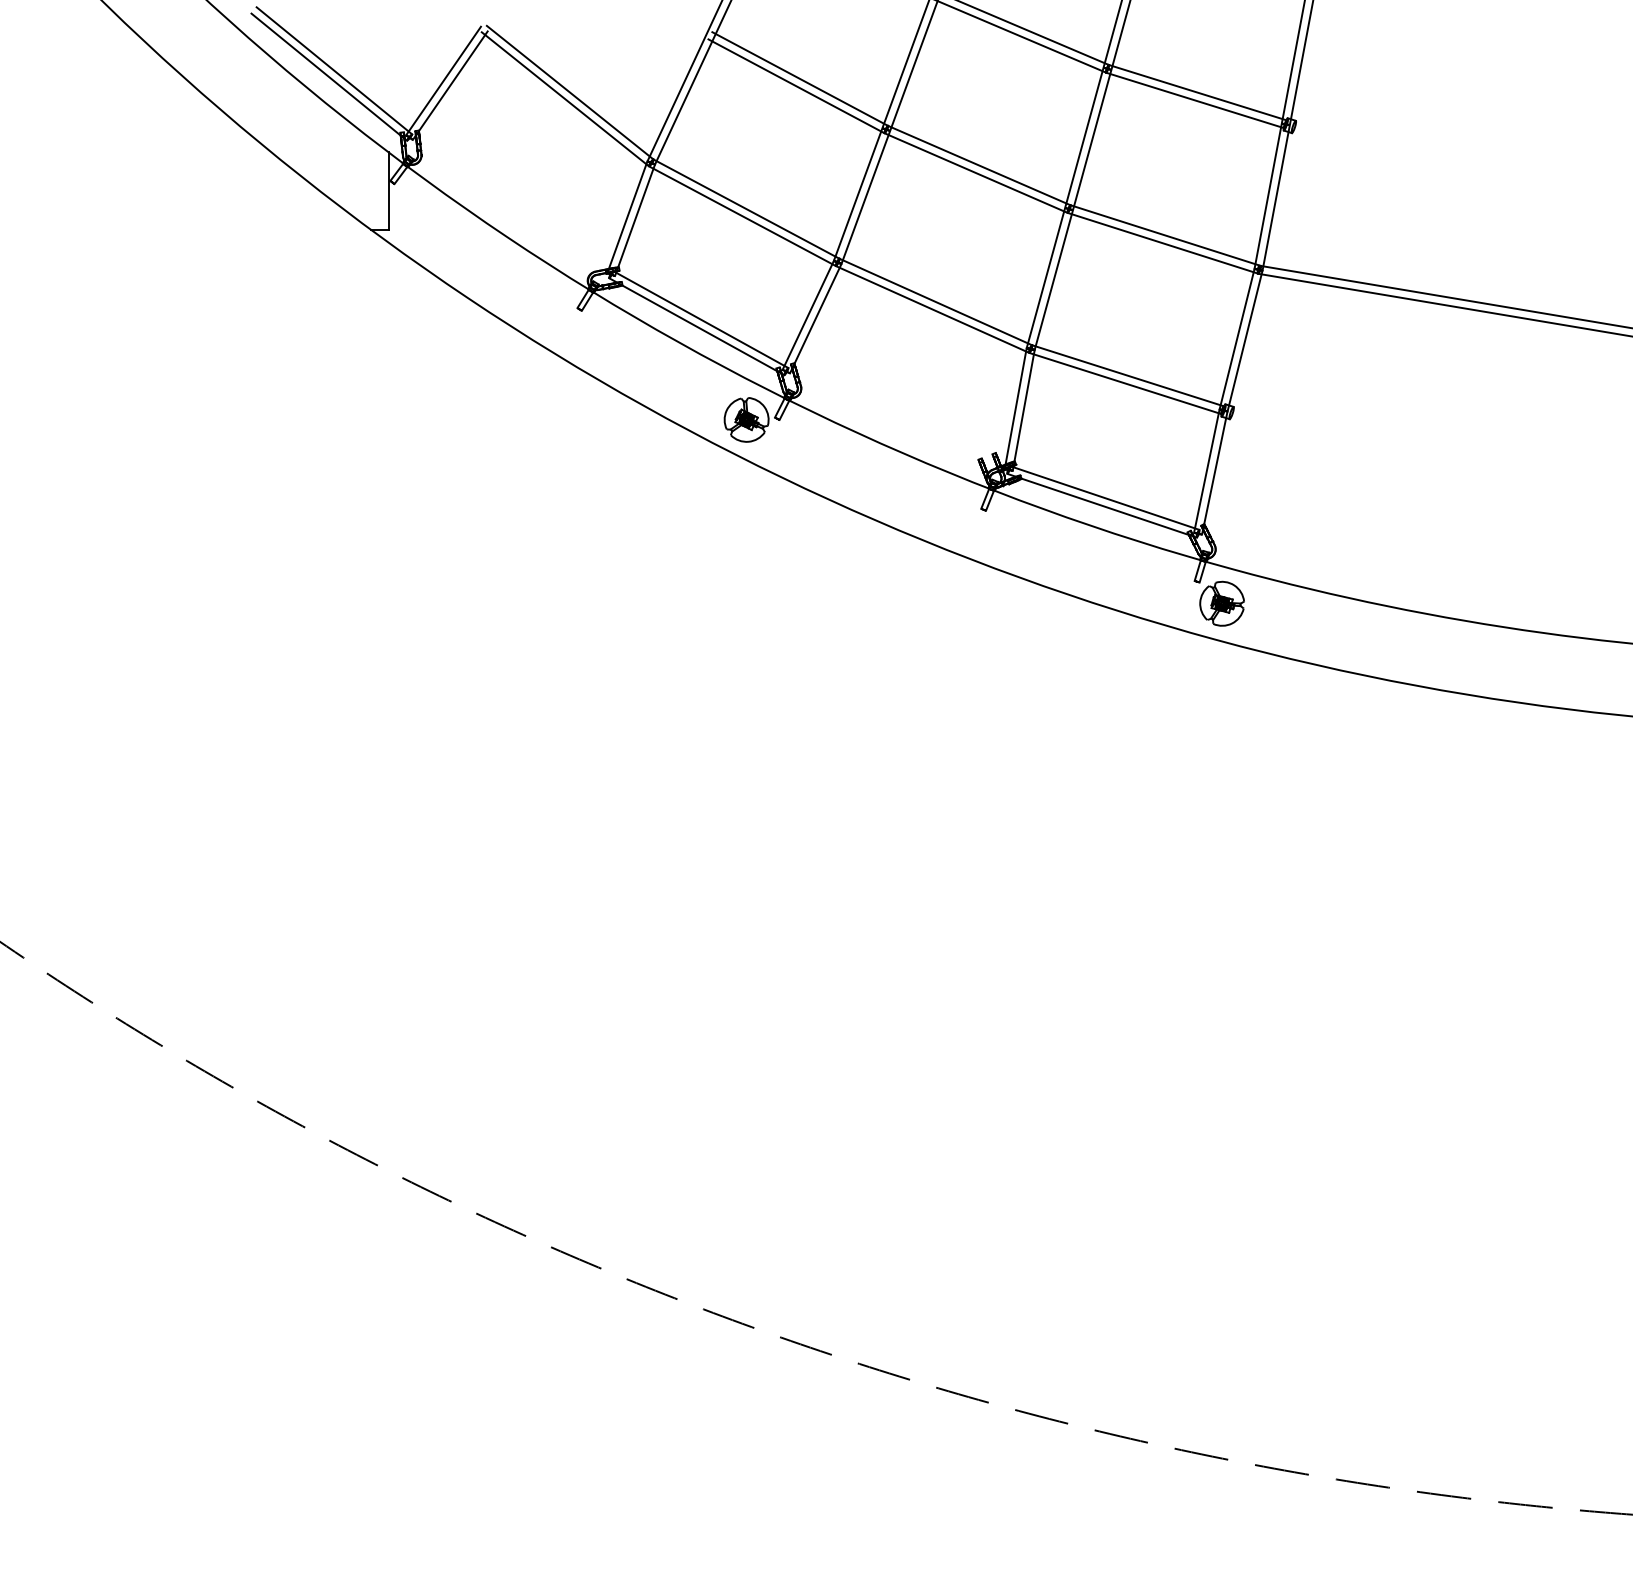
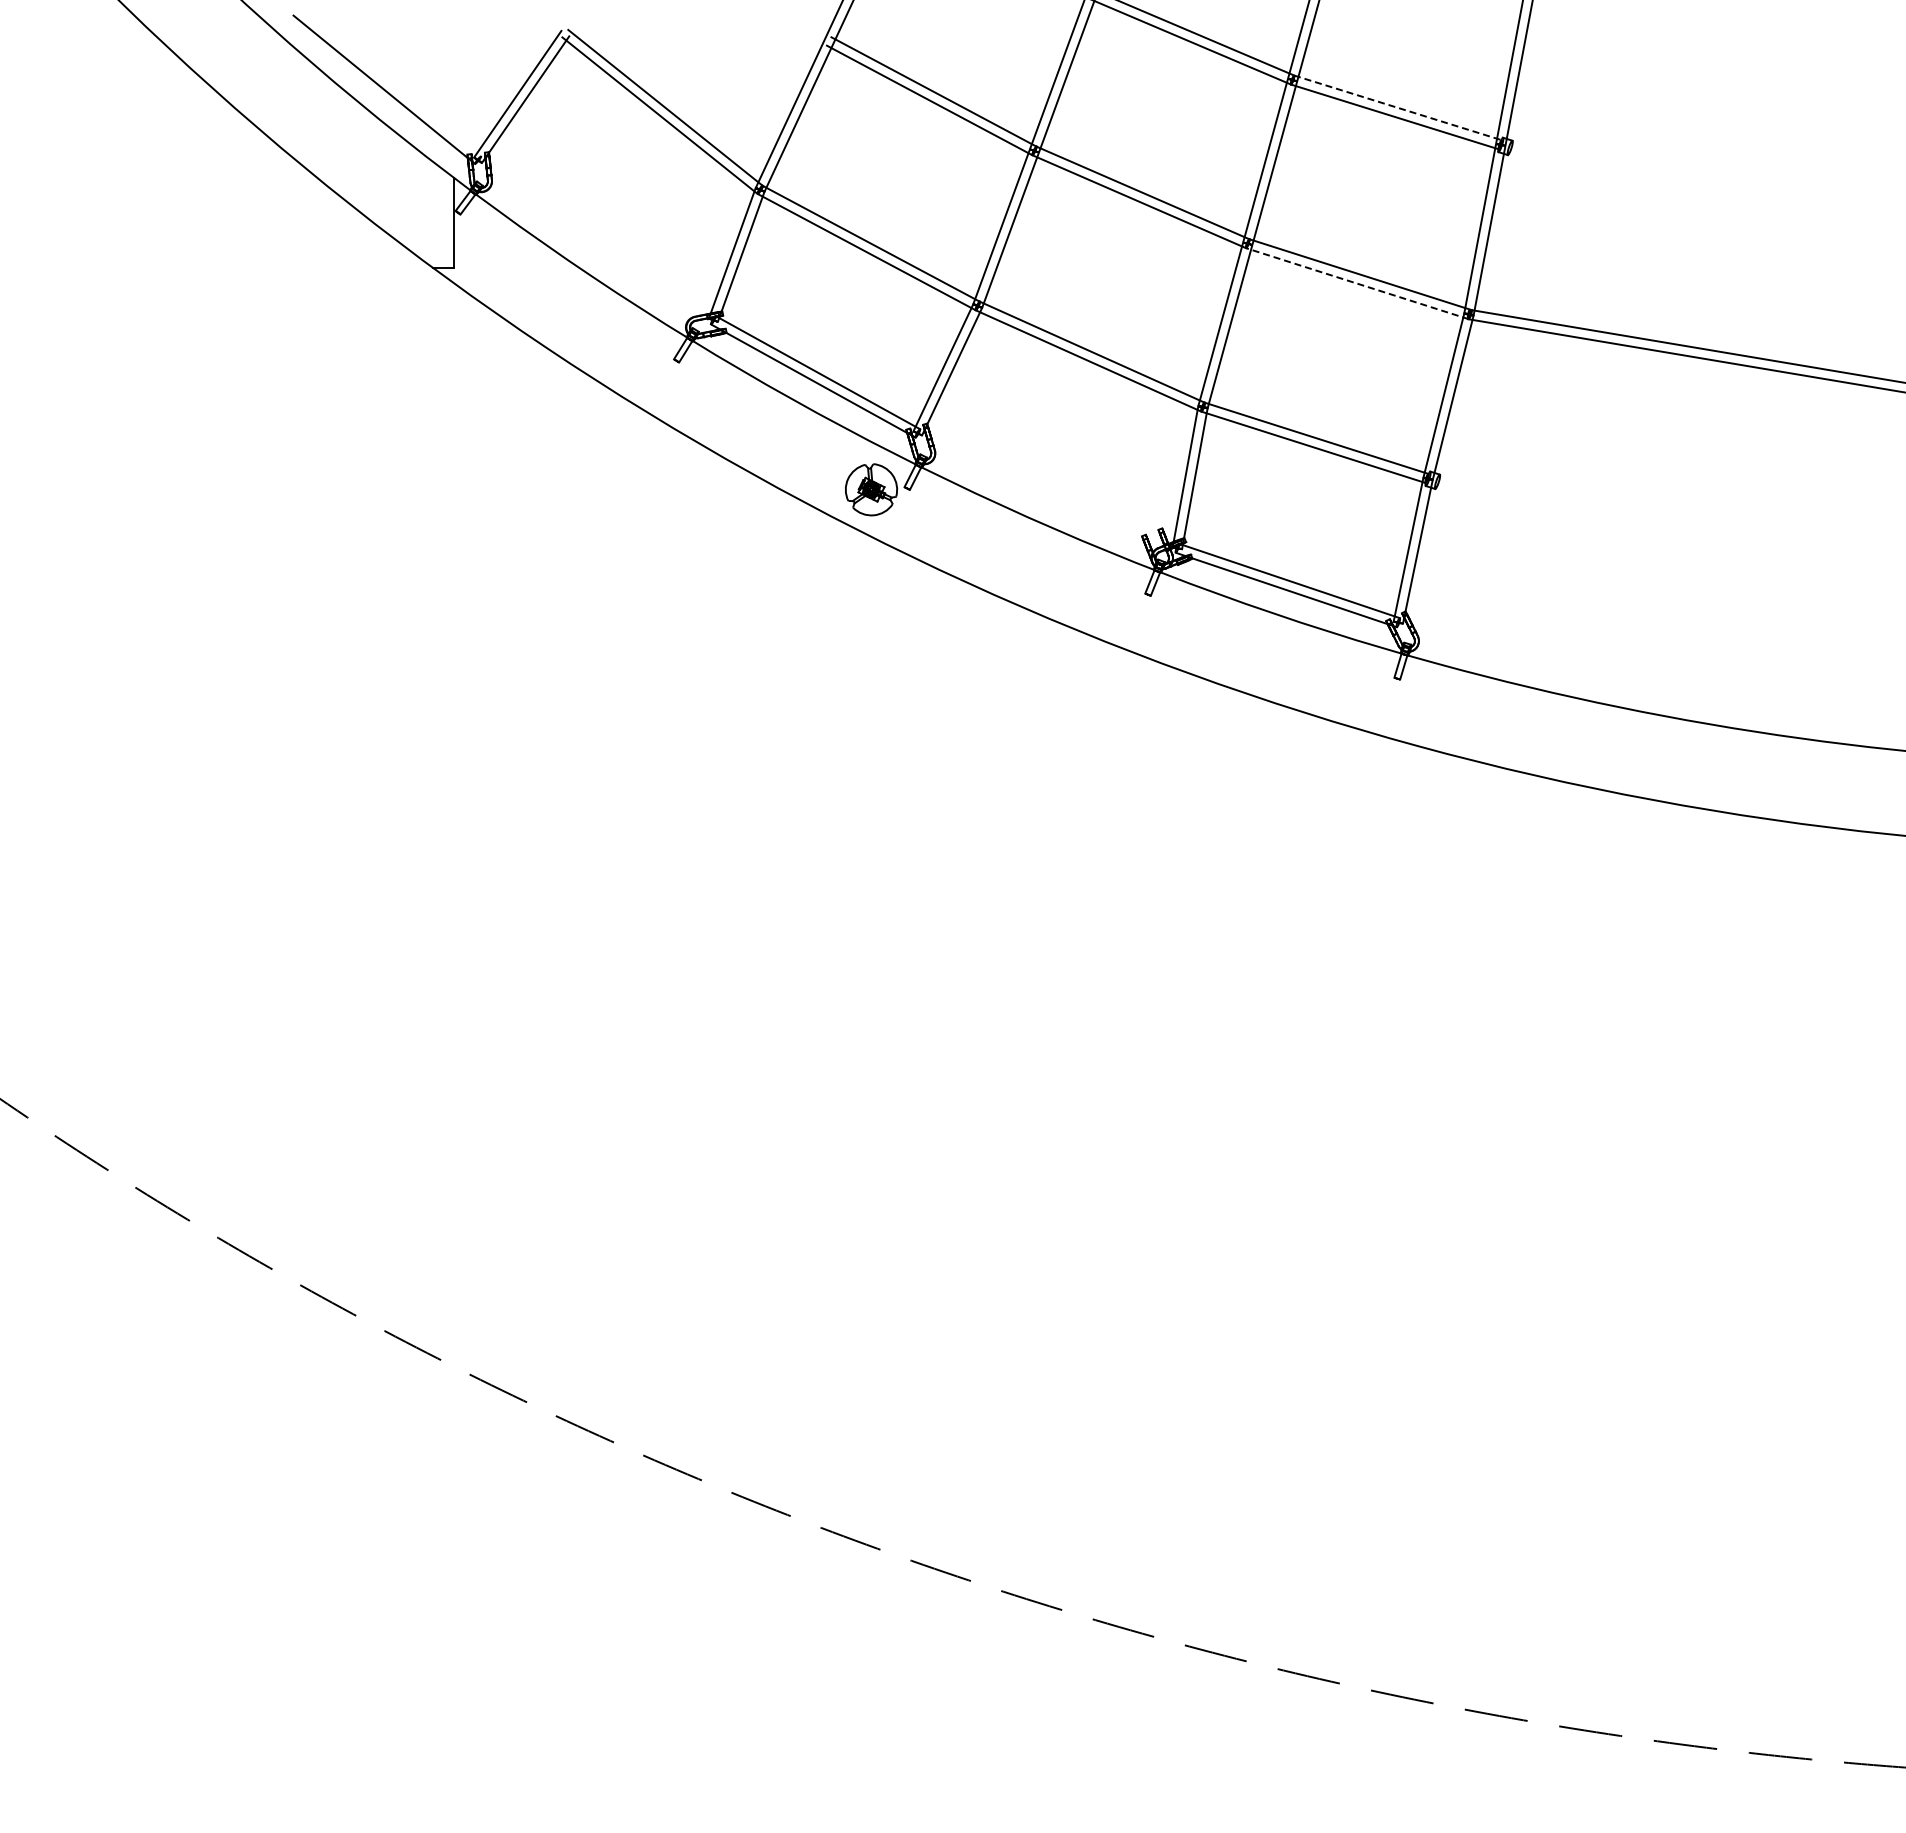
line: (334, 70) -> (390, 82), removed
line: (1198, 93) -> (1398, 108), solid -> dashed
line: (1163, 243) -> (1357, 283), solid -> dashed
part: (1222, 603) -> (1426, 703), removed

